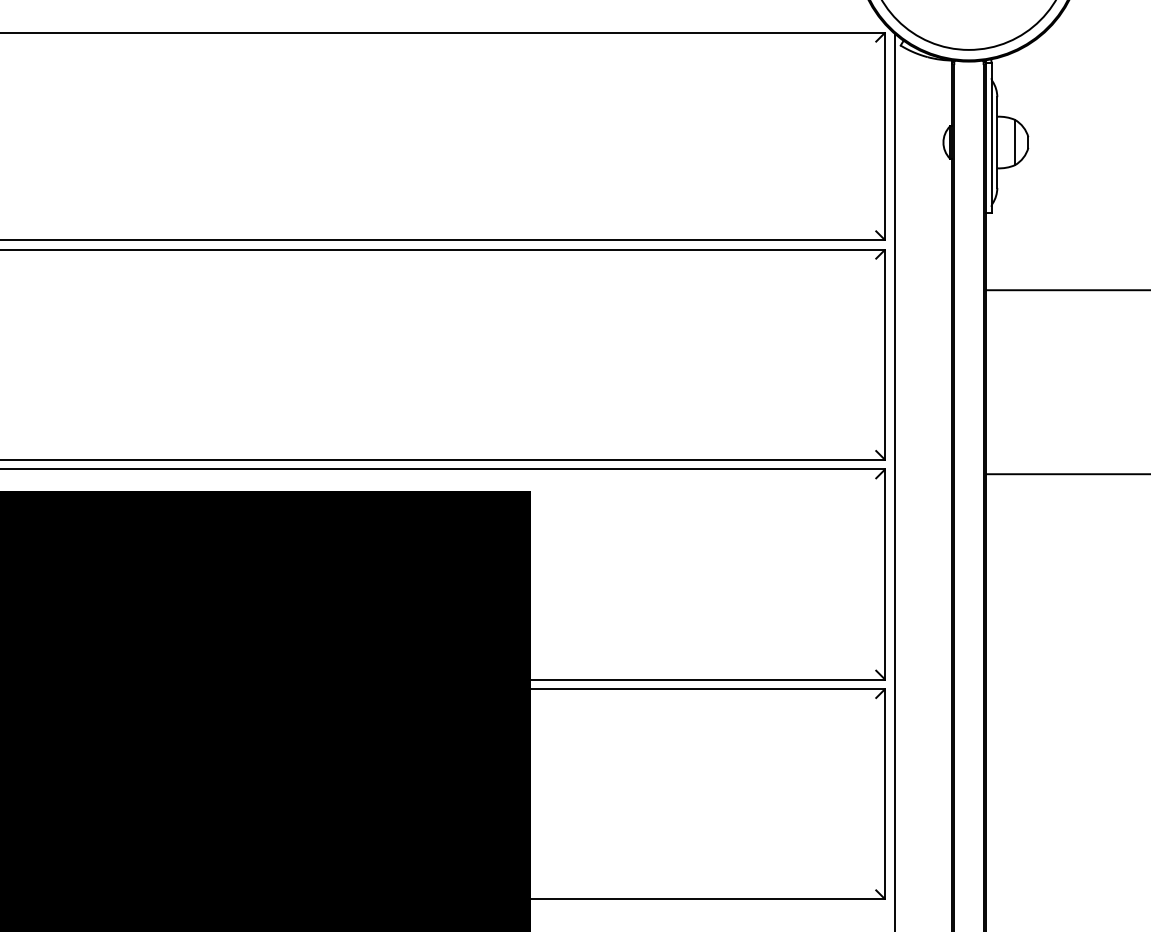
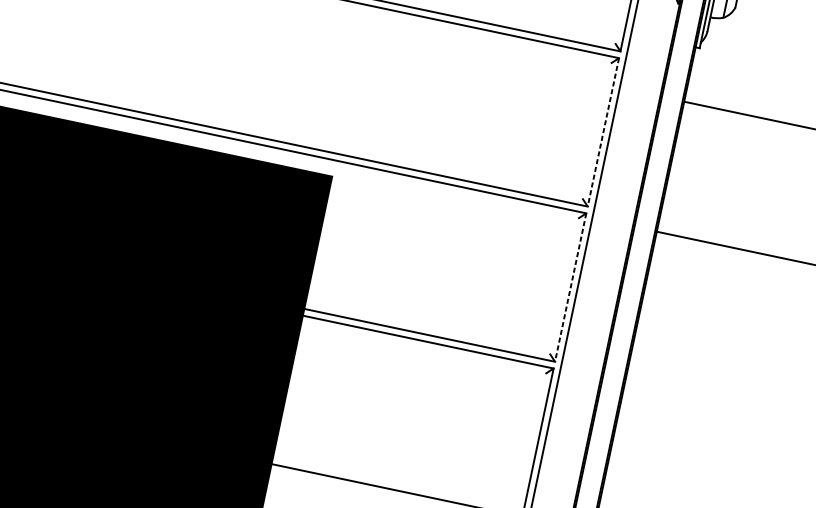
line: (885, 355) -> (603, 132), solid -> dashed
line: (885, 575) -> (570, 288), solid -> dashed

